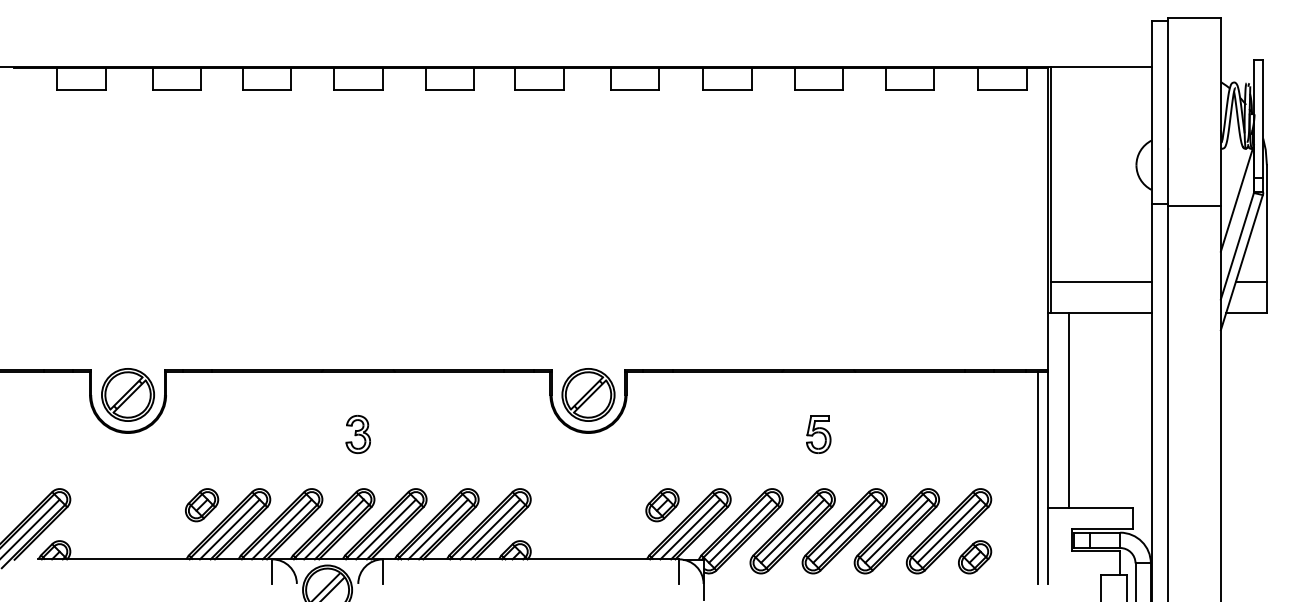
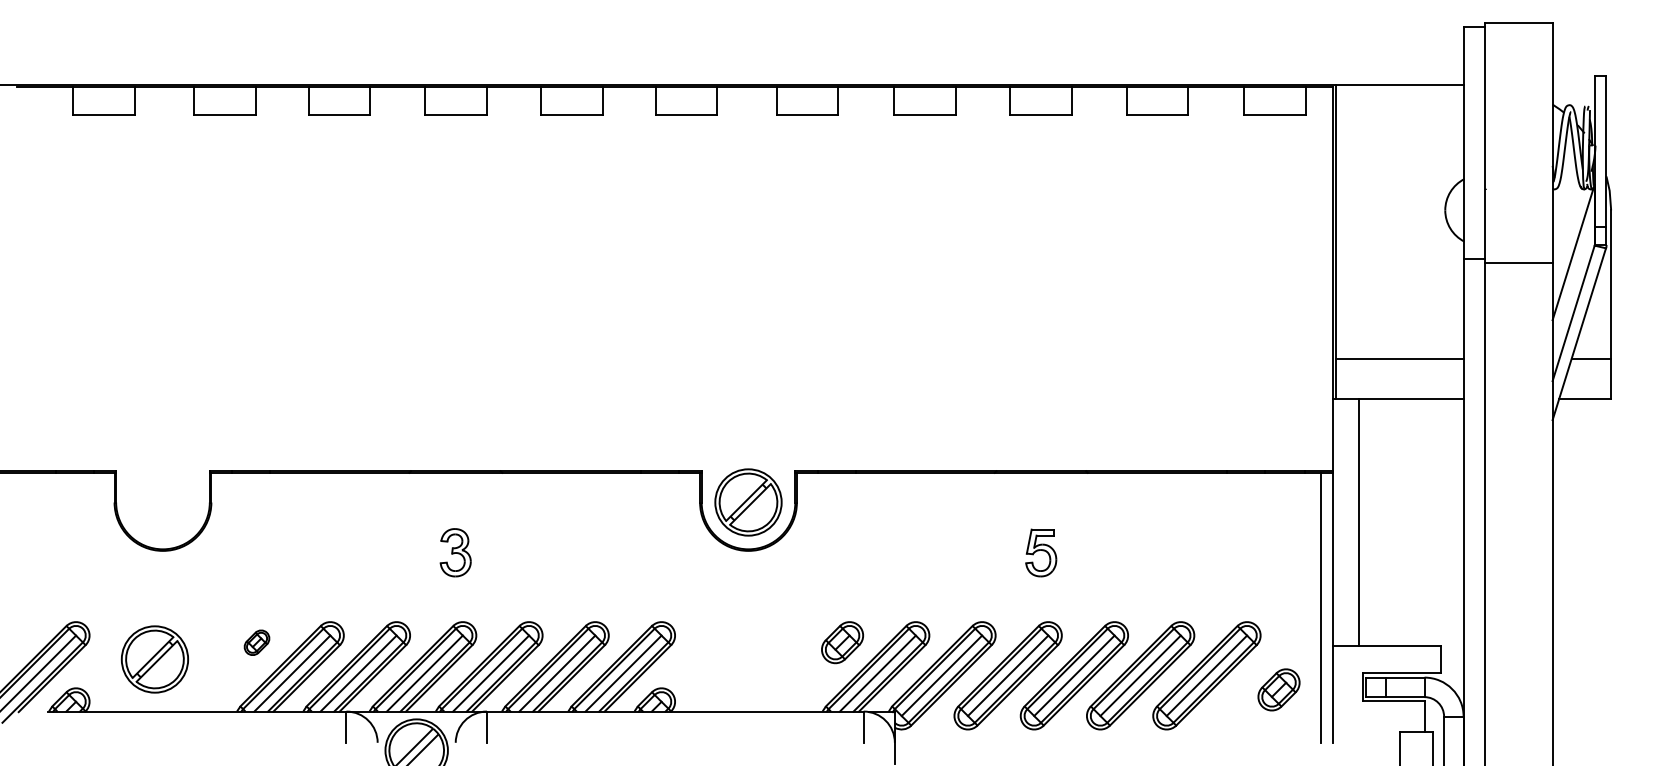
part: (127, 394) -> (154, 659), moved
part: (201, 505) -> (256, 642), size x0.6
part: (974, 556) -> (1278, 689), moved

